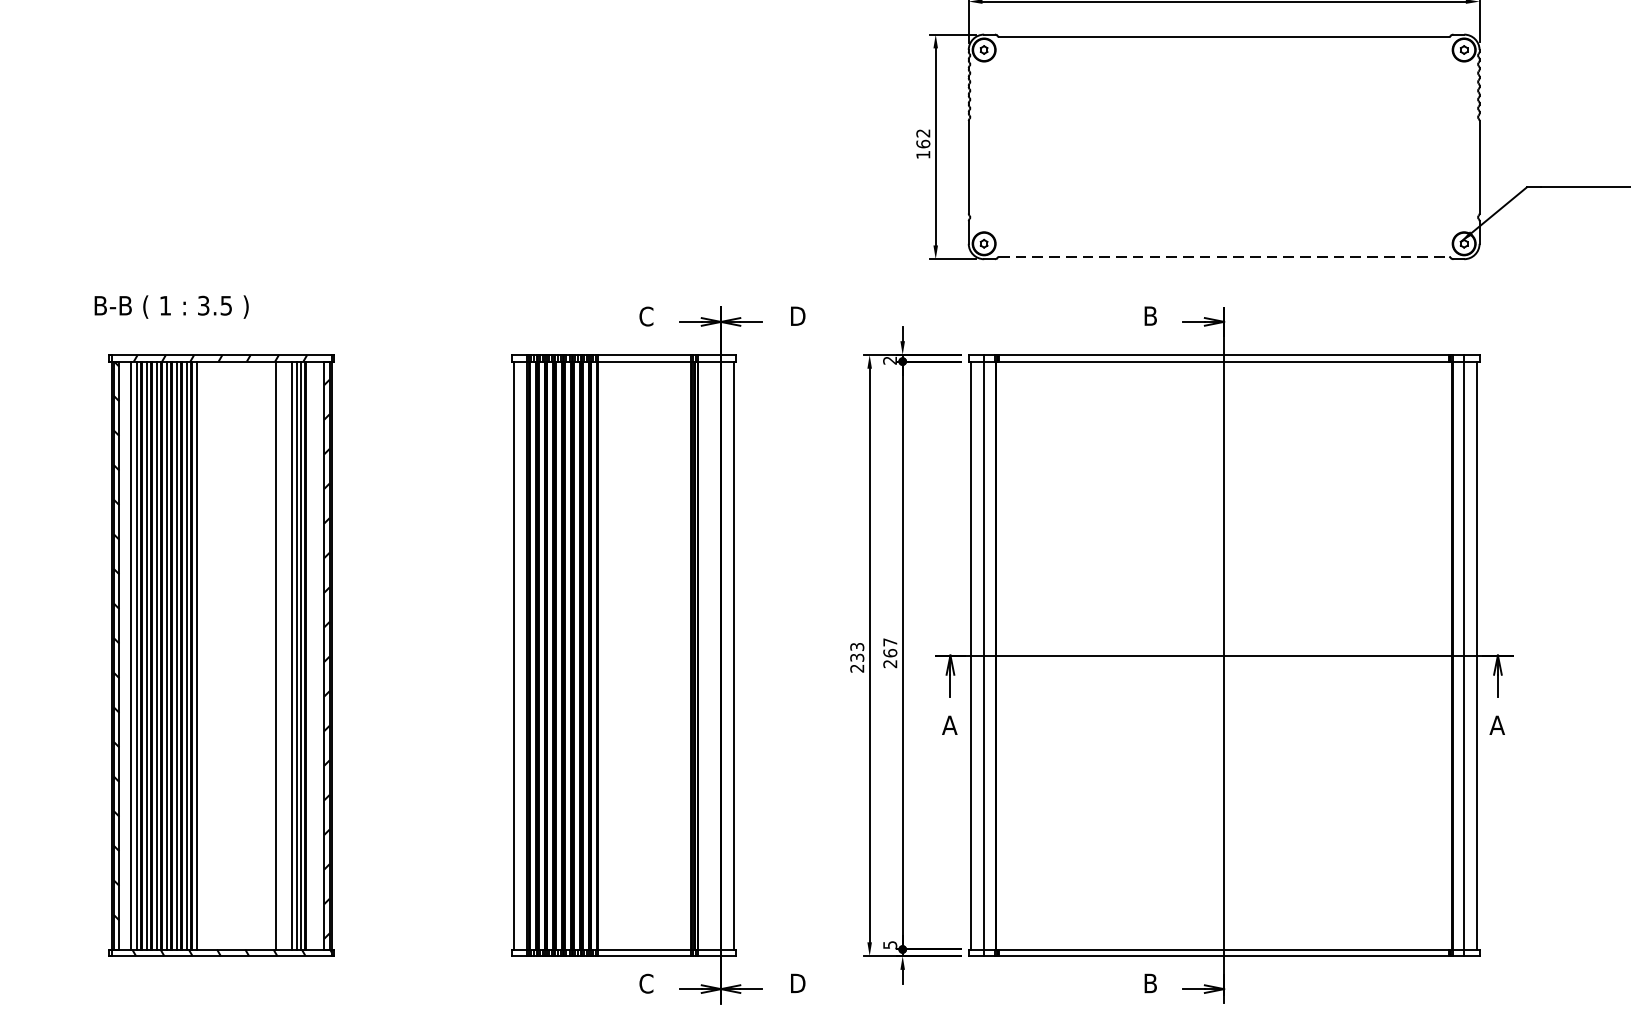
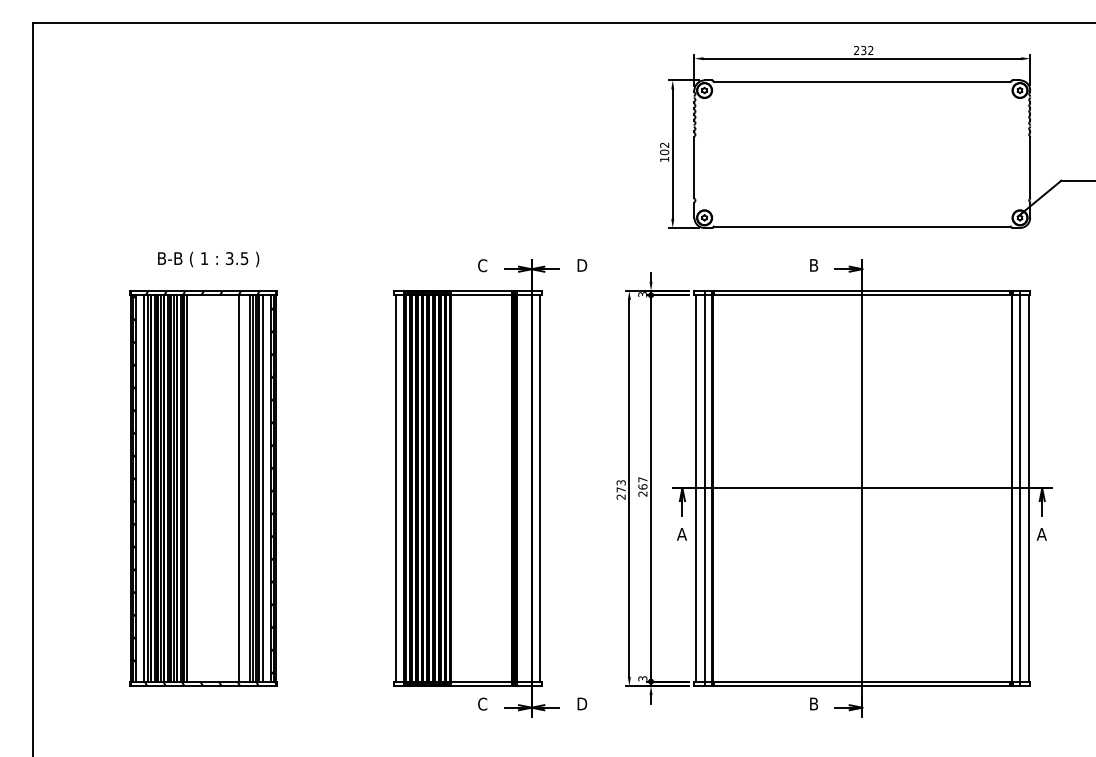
text: (923, 142) -> (664, 151), 162 -> 102
line: (1224, 256) -> (862, 226), dashed -> solid
text: (171, 307) -> (208, 259), moved
text: (891, 360) -> (643, 294), 2 -> 3
line: (312, 655) -> (263, 488), added
text: (856, 657) -> (620, 489), 233 -> 273
text: (889, 944) -> (642, 678), 5 -> 3

